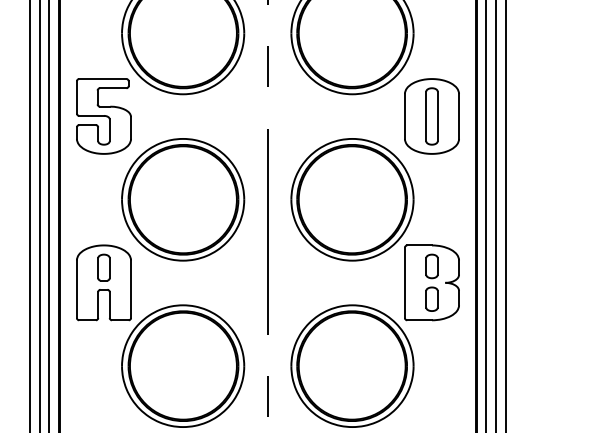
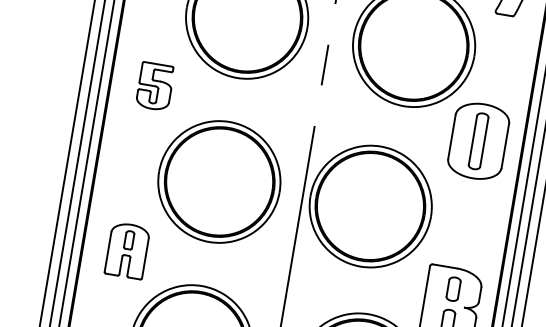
part: (103, 116) -> (154, 86), size x0.6
part: (352, 199) -> (370, 206), moved
part: (103, 282) -> (127, 250), size x0.7

